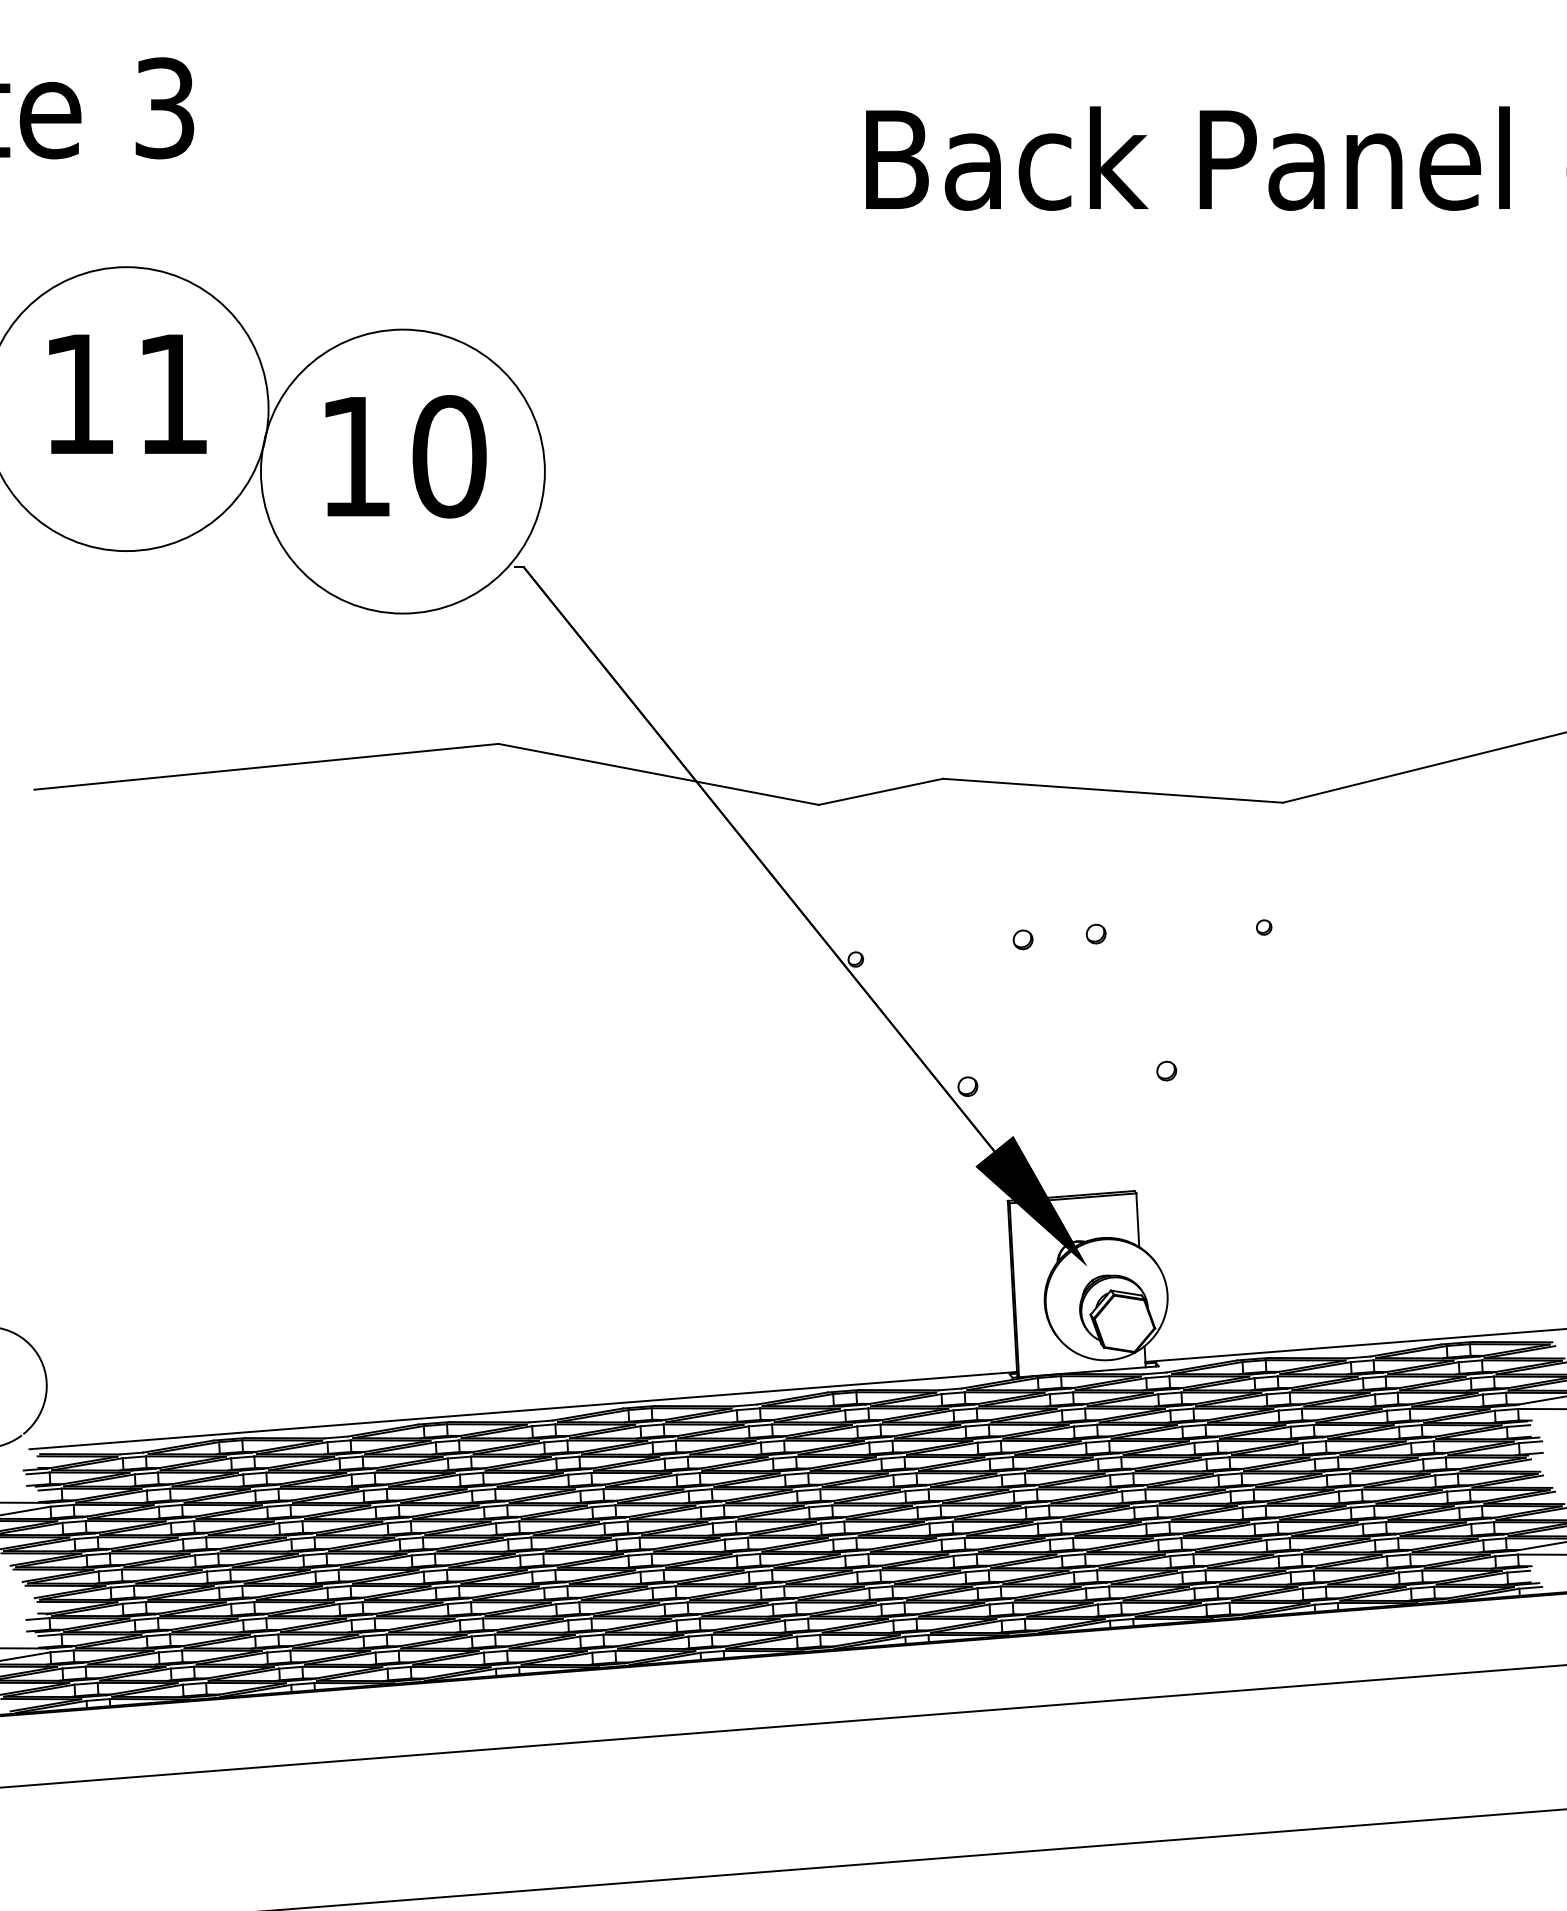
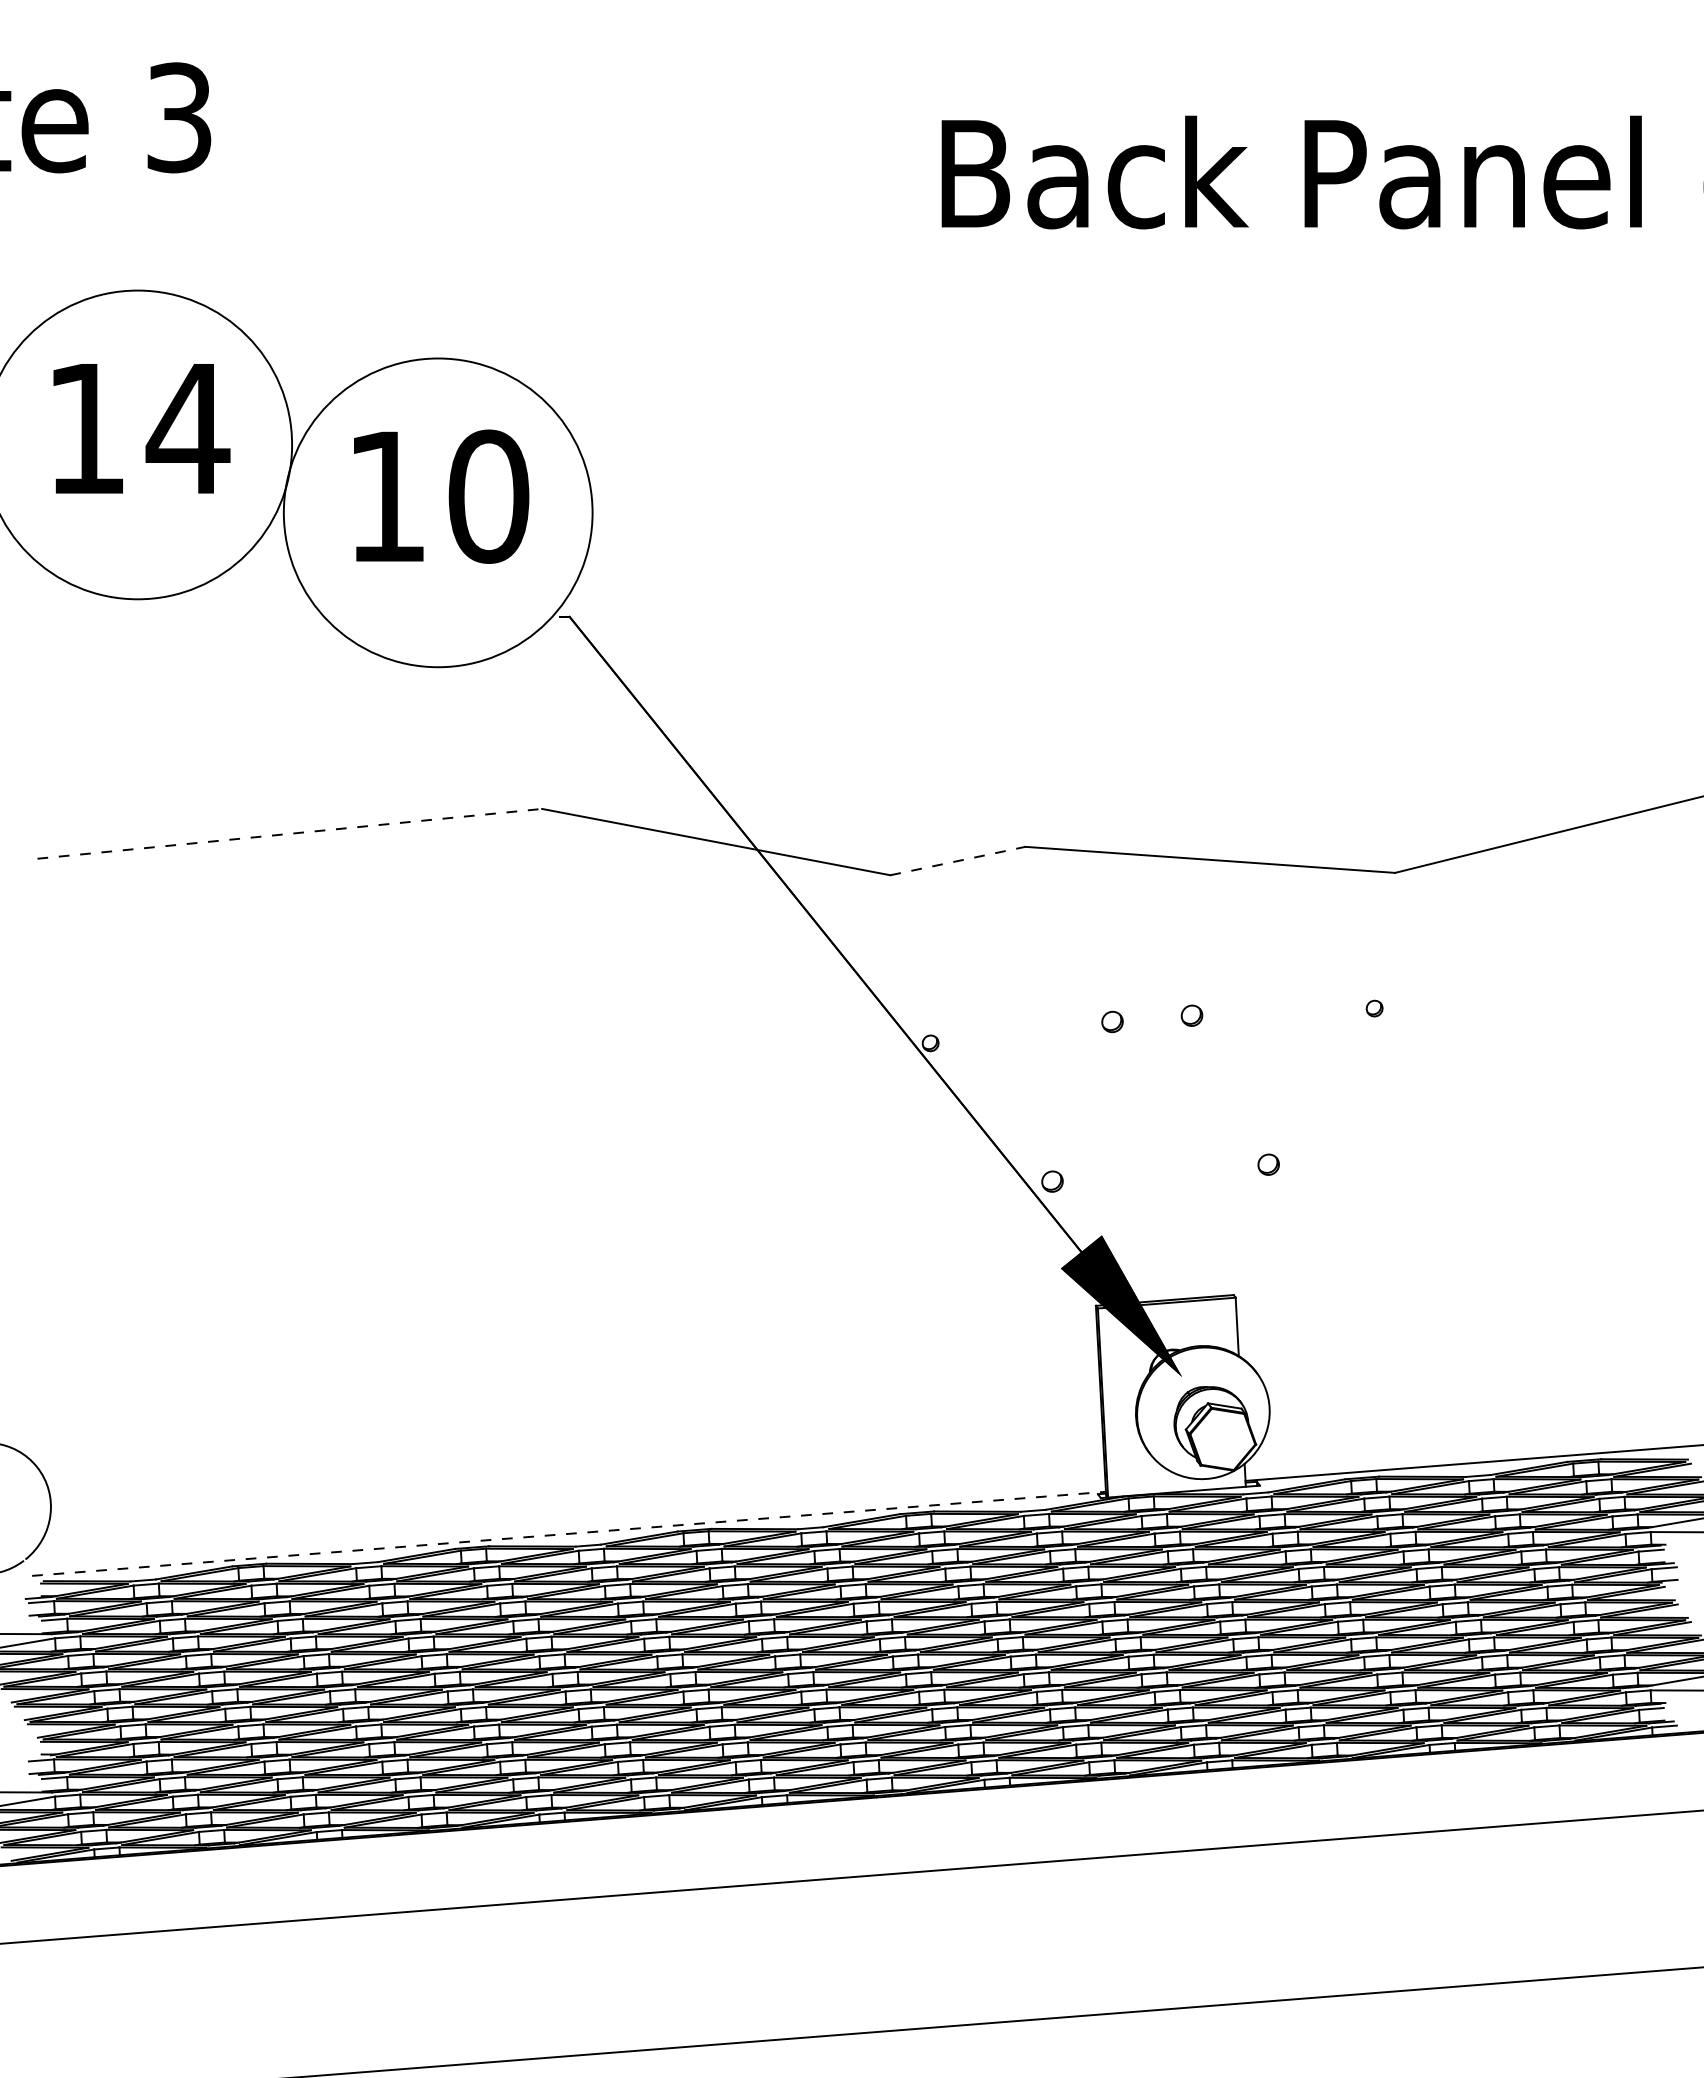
text: (172, 394) -> (187, 428), 11 -> 14
line: (266, 766) -> (289, 833), solid -> dashed
line: (881, 791) -> (958, 860), solid -> dashed
line: (523, 1410) -> (569, 1533), solid -> dashed

